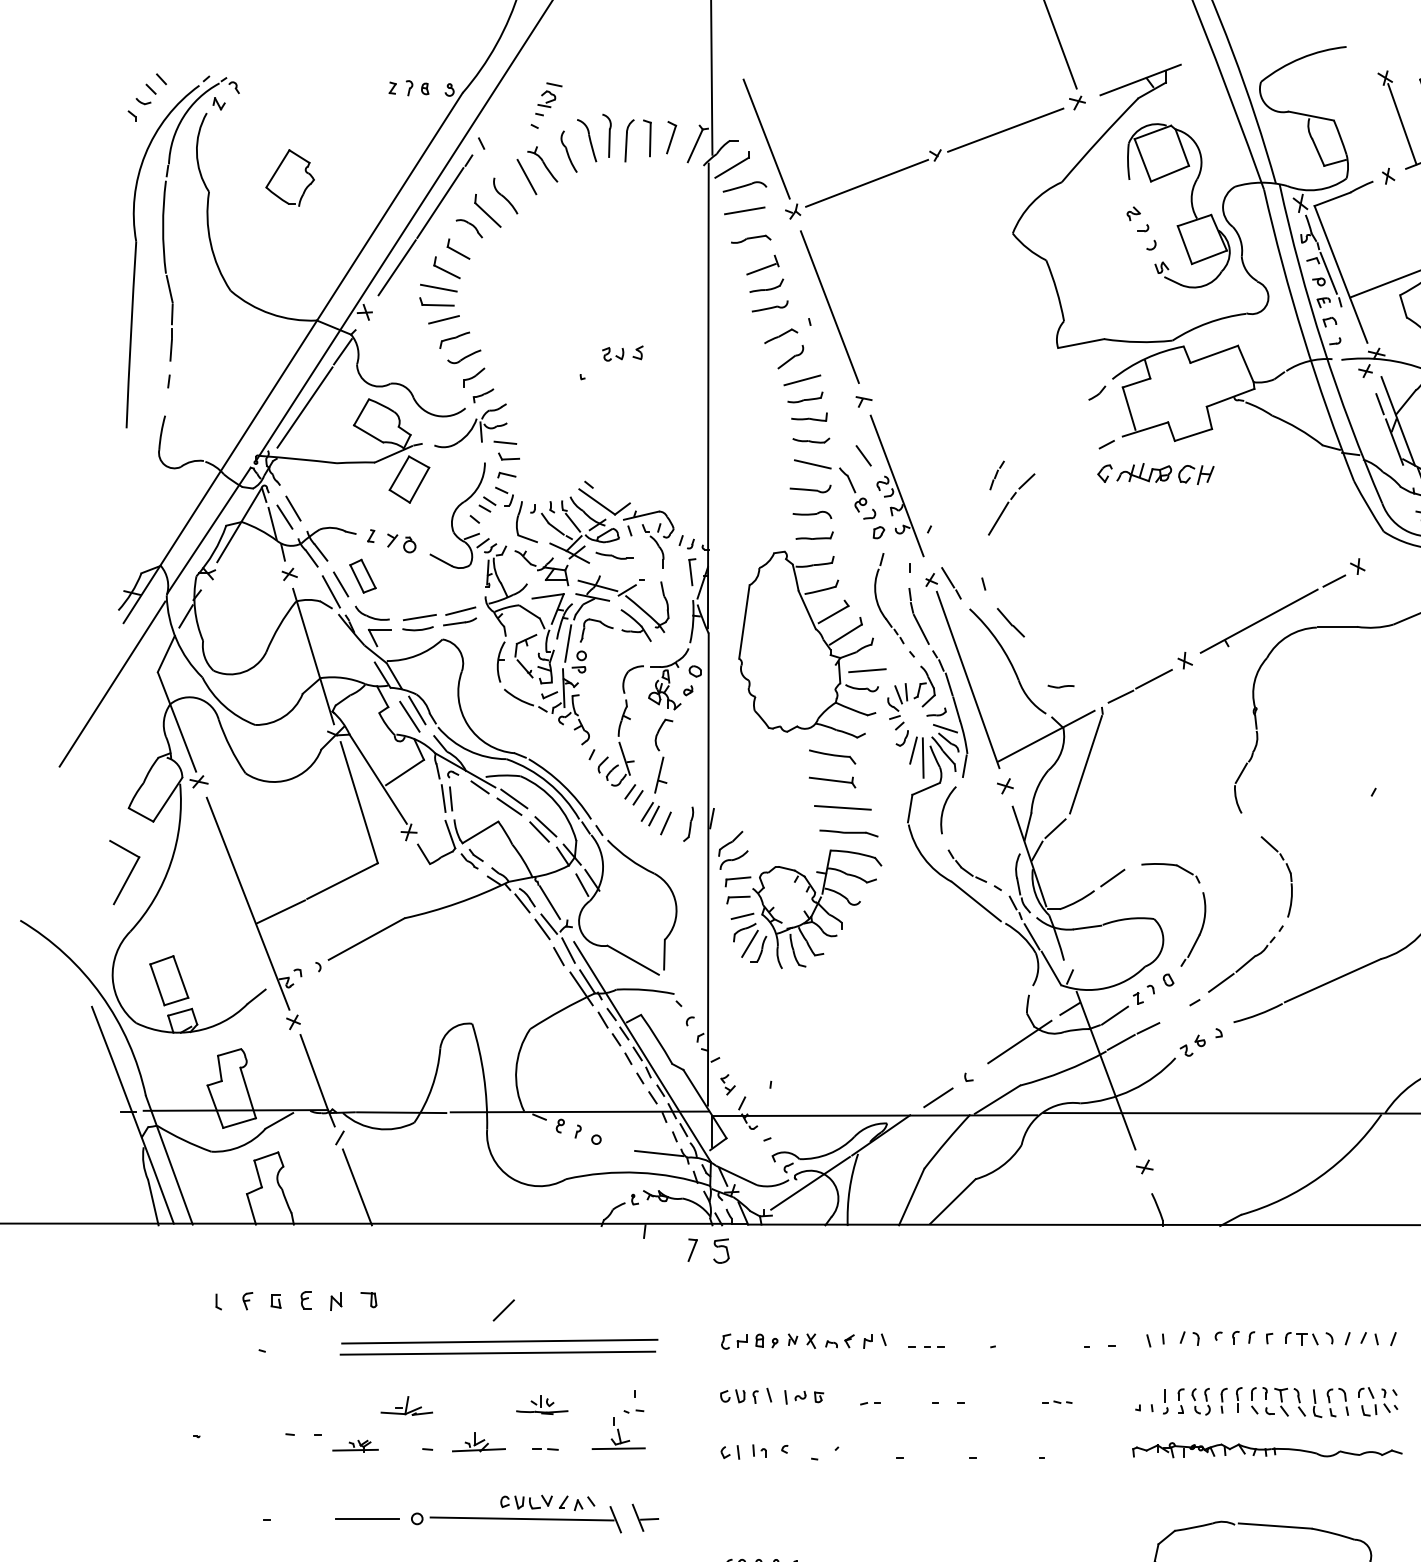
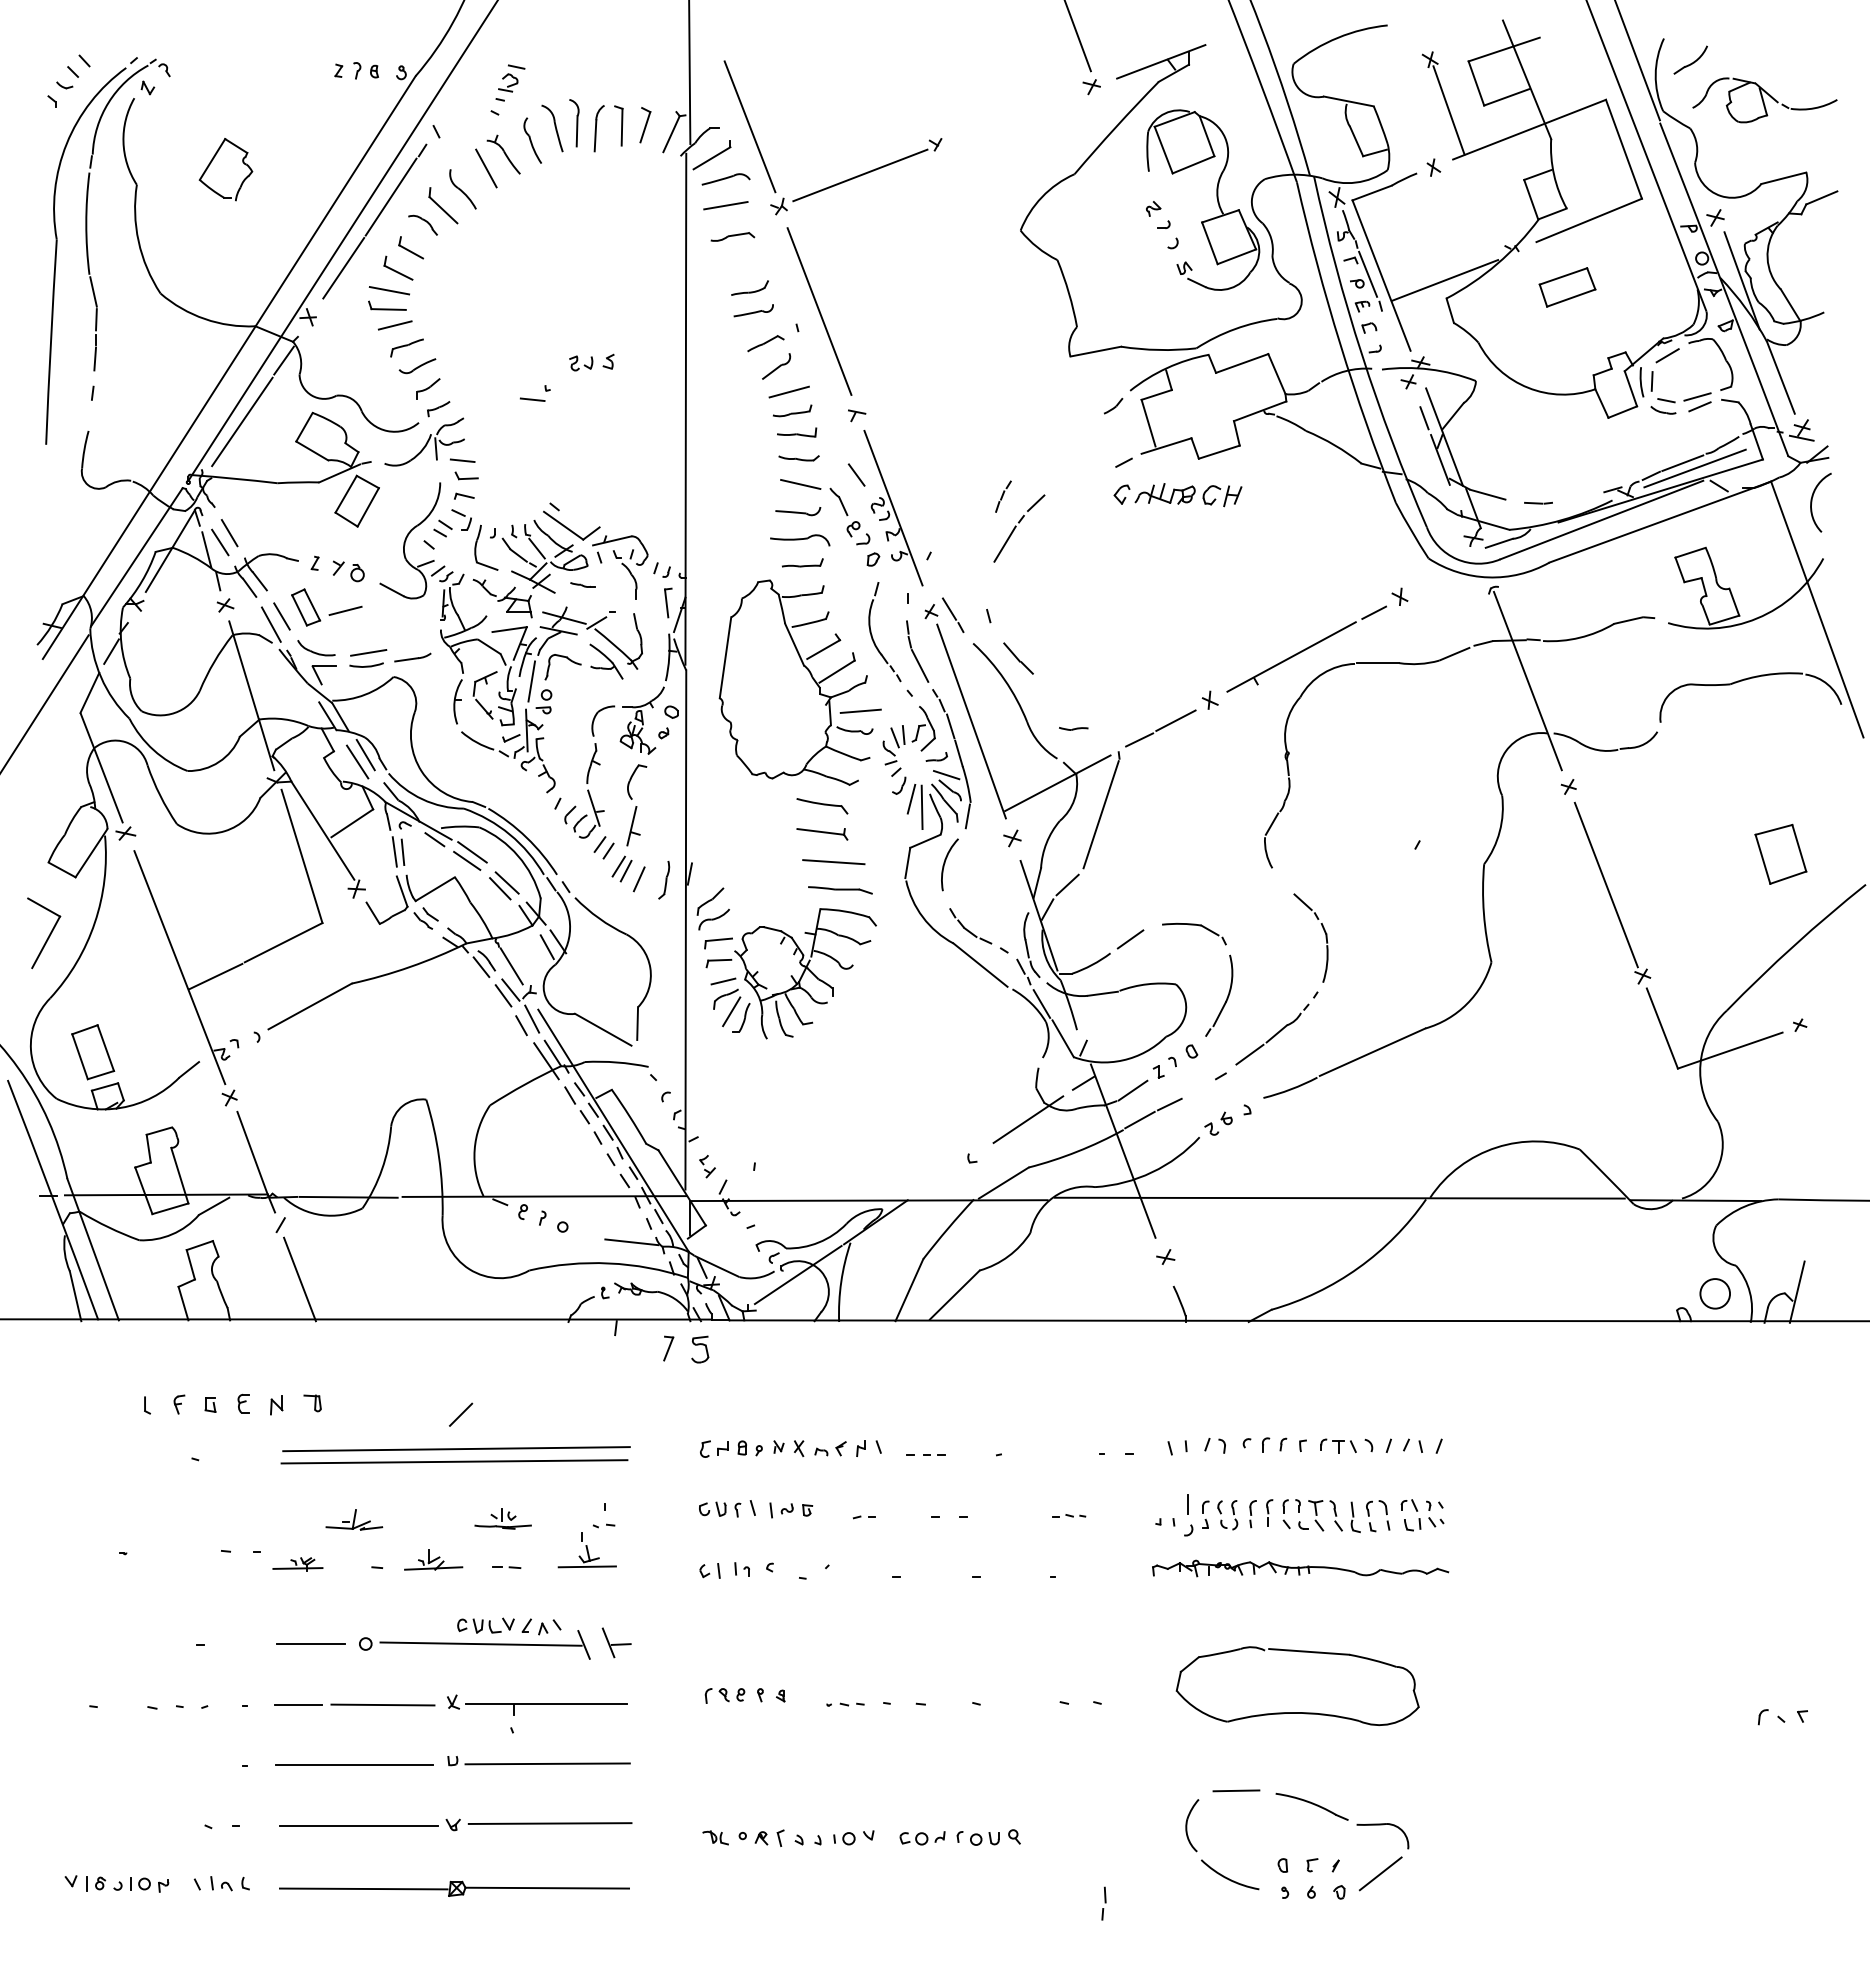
line: (1005, 129) -> (1012, 116), removed
part: (762, 265) -> (745, 265), removed
line: (568, 387) -> (532, 399), added
part: (811, 514) -> (799, 539), size x1.4
part: (614, 555) -> (582, 584), size x0.6
line: (460, 610) -> (345, 610), moved
line: (938, 1097) -> (938, 1180), removed
part: (1165, 1402) -> (1188, 1515), size x1.6

